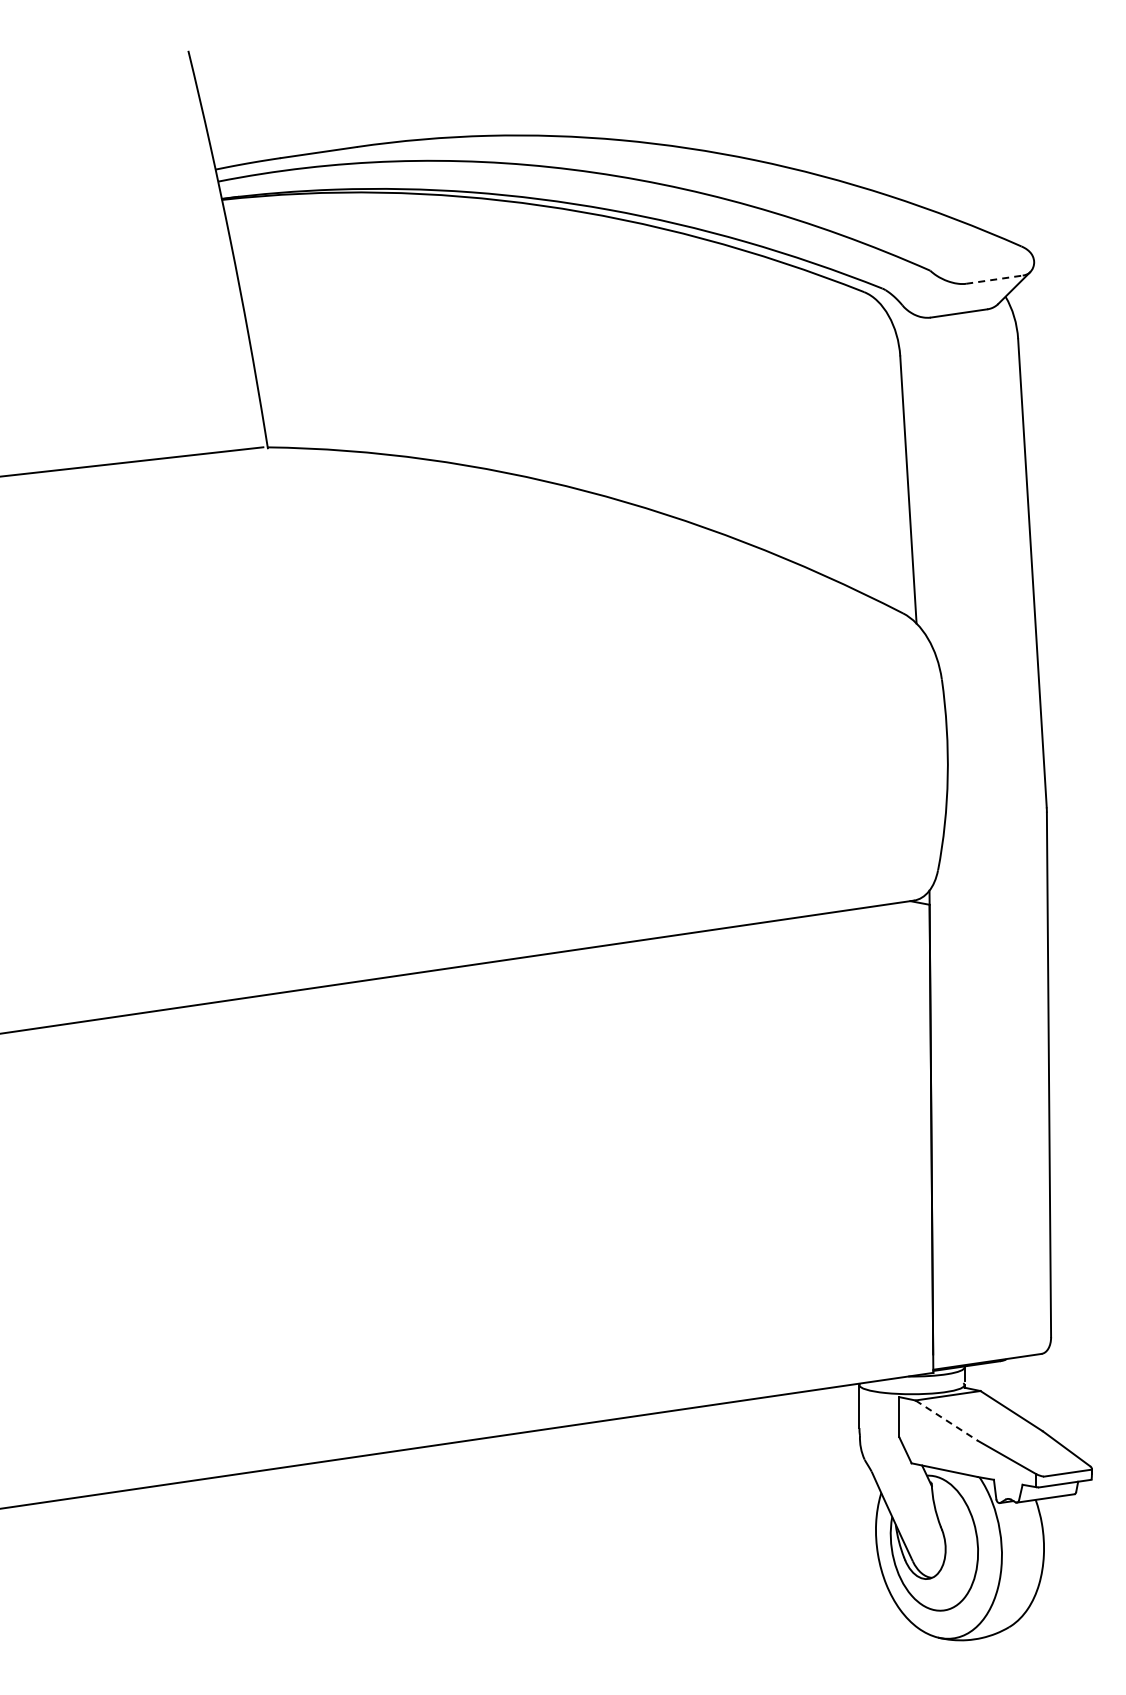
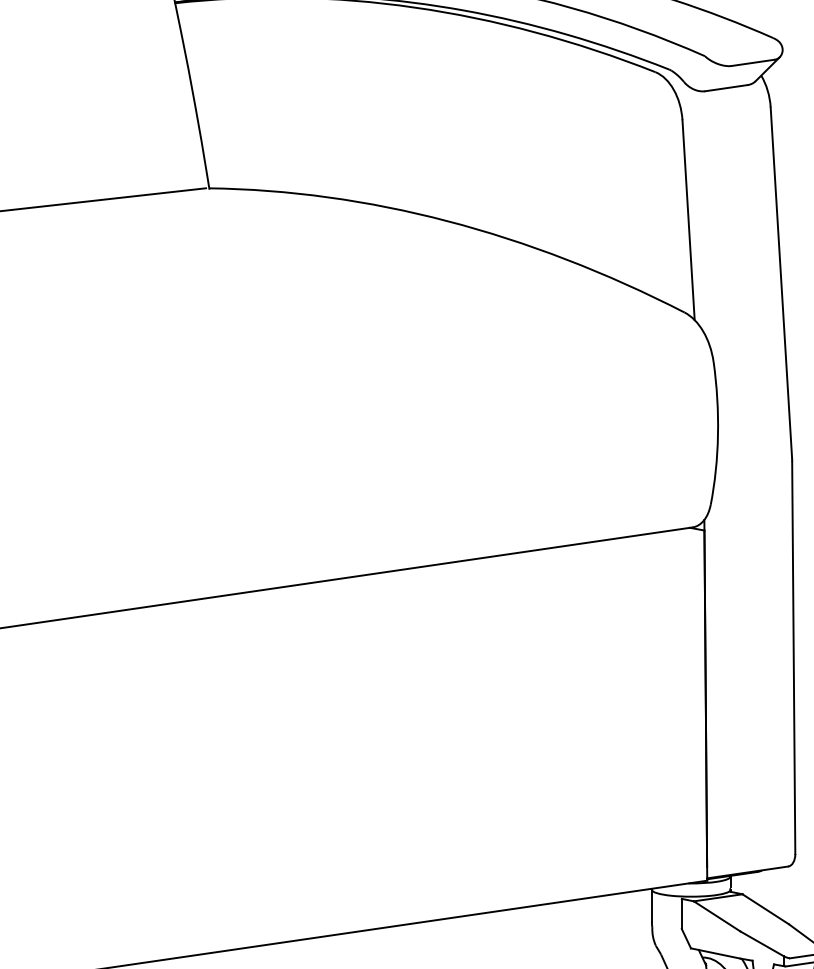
line: (994, 279) -> (752, 62), dashed -> solid
line: (947, 1420) -> (717, 916), dashed -> solid

